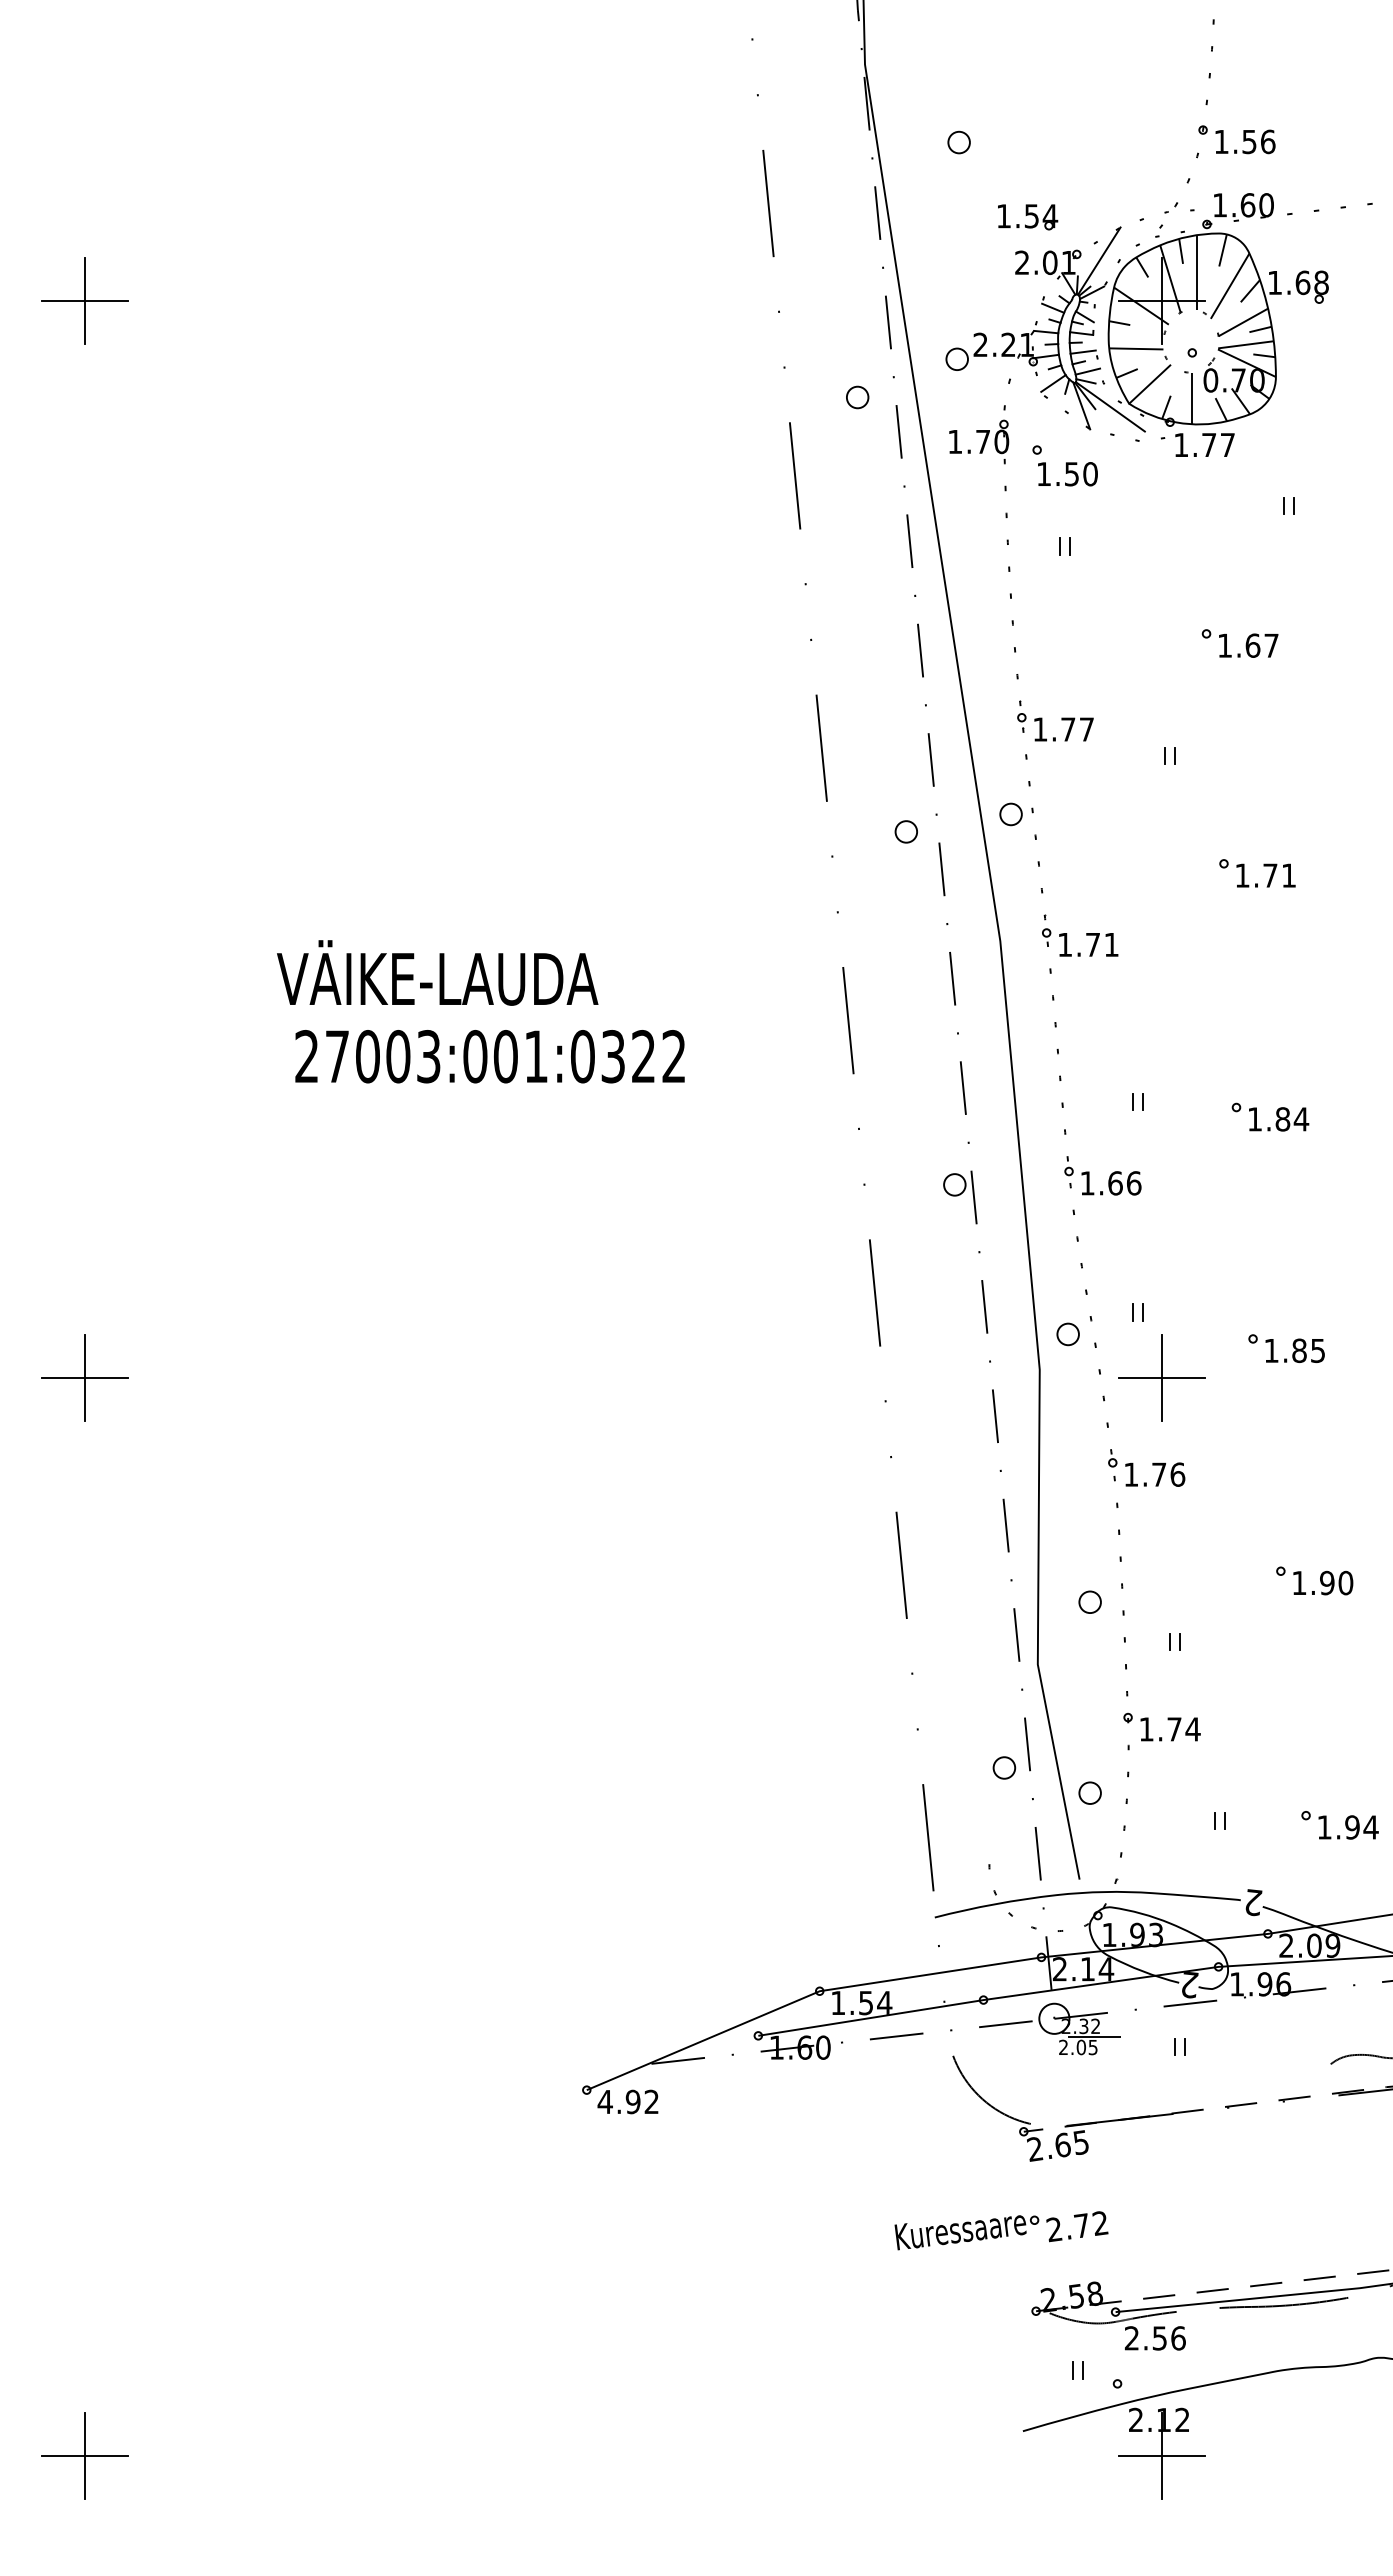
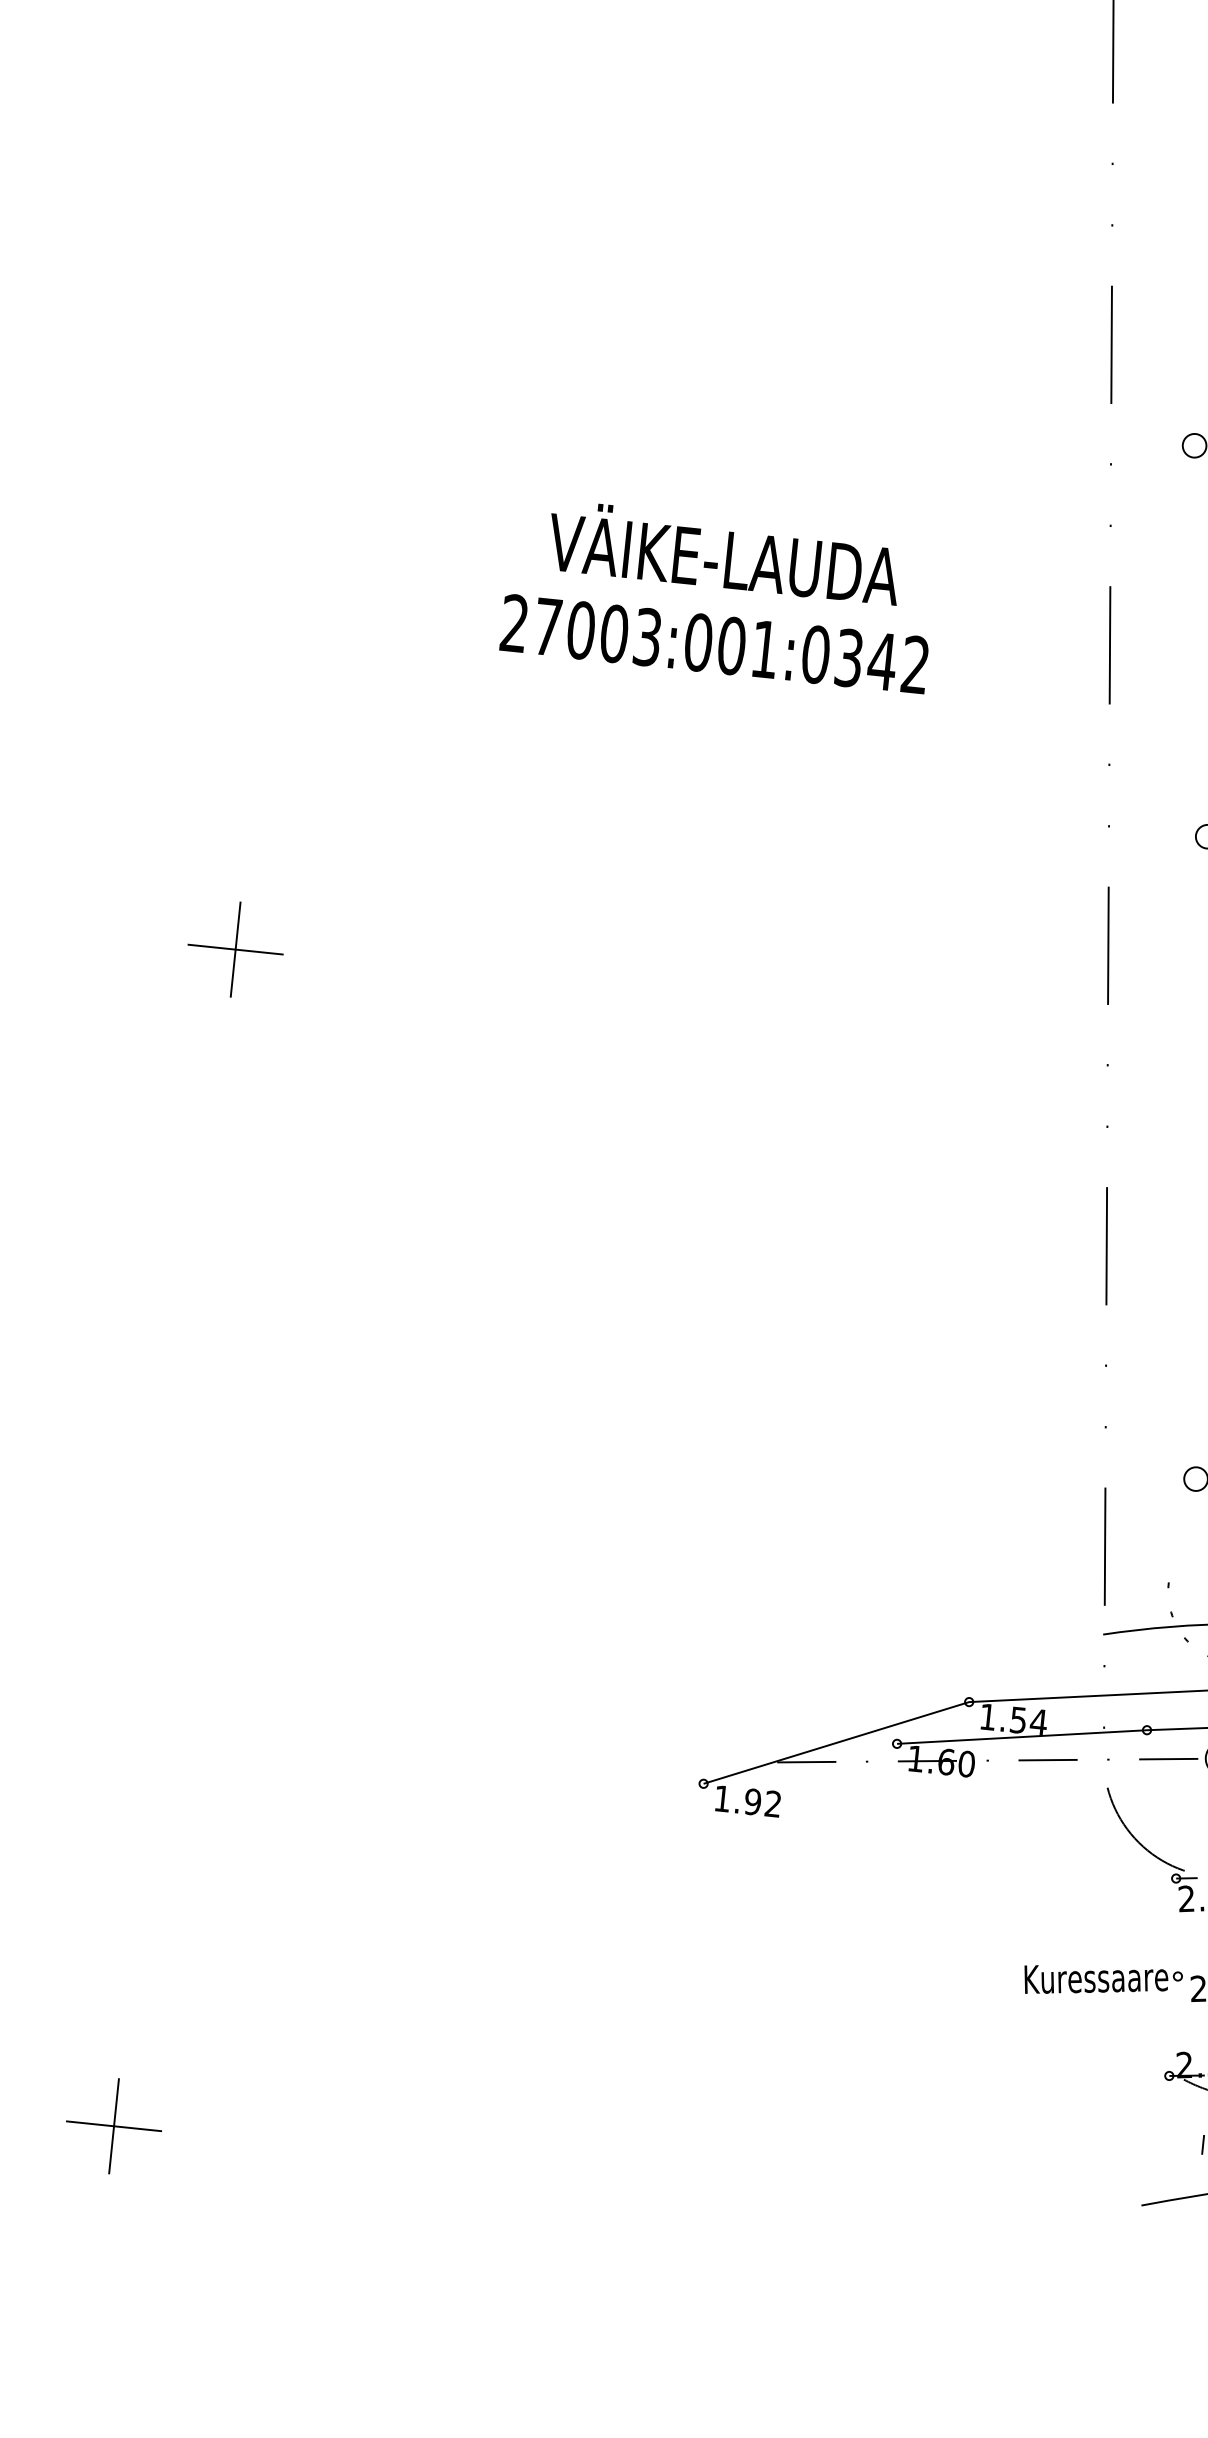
text: (437, 972) -> (724, 552), moved
text: (643, 1055) -> (882, 660), 27003:001:0322 -> 27003:001:0342
text: (604, 2101) -> (721, 1798), 4.92 -> 1.92

